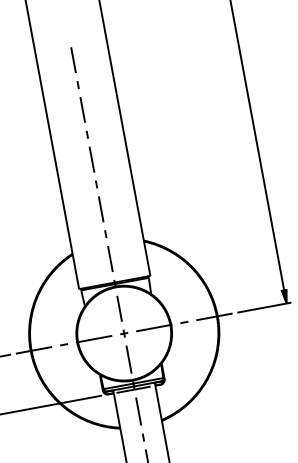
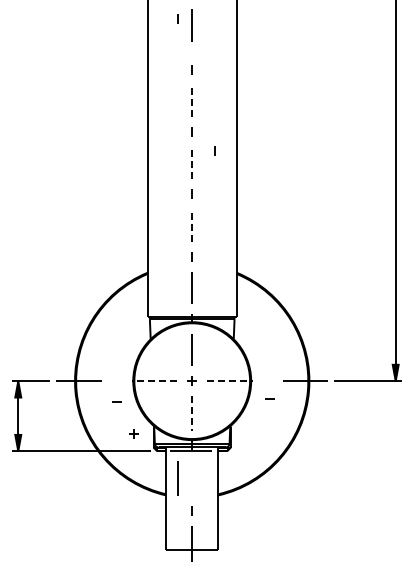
line: (58, 46) -> (177, 18), added
line: (72, 60) -> (191, 25), moved
line: (82, 109) -> (192, 100), solid -> dashed
line: (107, 146) -> (214, 150), added
line: (92, 159) -> (192, 162), solid -> dashed
line: (101, 208) -> (192, 224), solid -> dashed
line: (184, 321) -> (269, 398), moved
line: (154, 328) -> (229, 381), solid -> dashed
line: (94, 339) -> (154, 381), solid -> dashed
line: (63, 344) -> (116, 401), moved
line: (129, 359) -> (192, 413), solid -> dashed
part: (85, 384) -> (133, 433), added
line: (138, 411) -> (177, 478), moved

